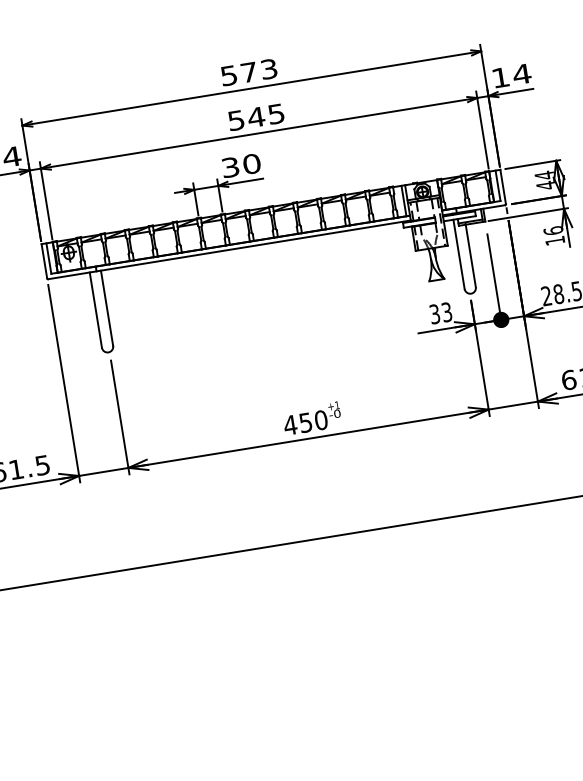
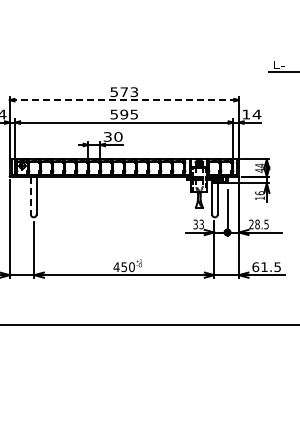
line: (252, 89) -> (124, 100), solid -> dashed
text: (256, 117) -> (124, 114), 545 -> 595
line: (94, 309) -> (30, 195), solid -> dashed

